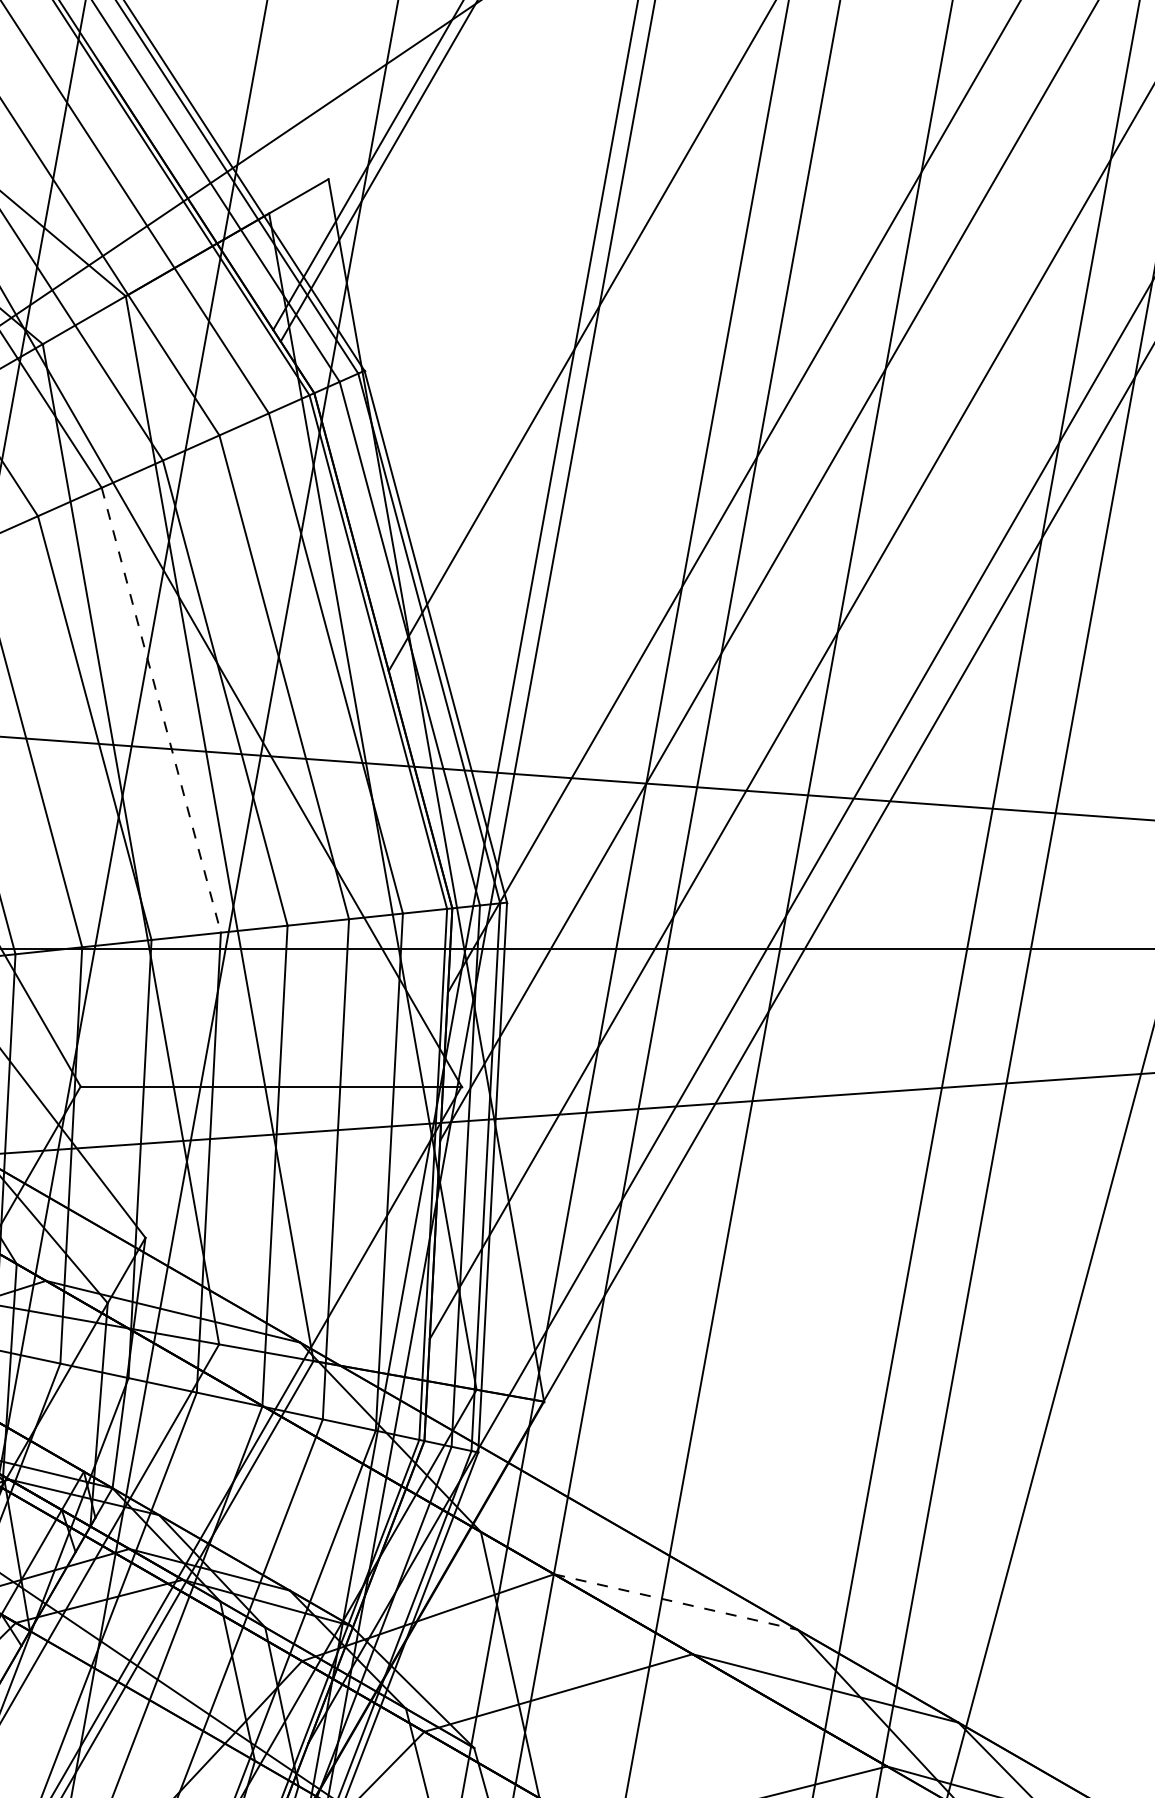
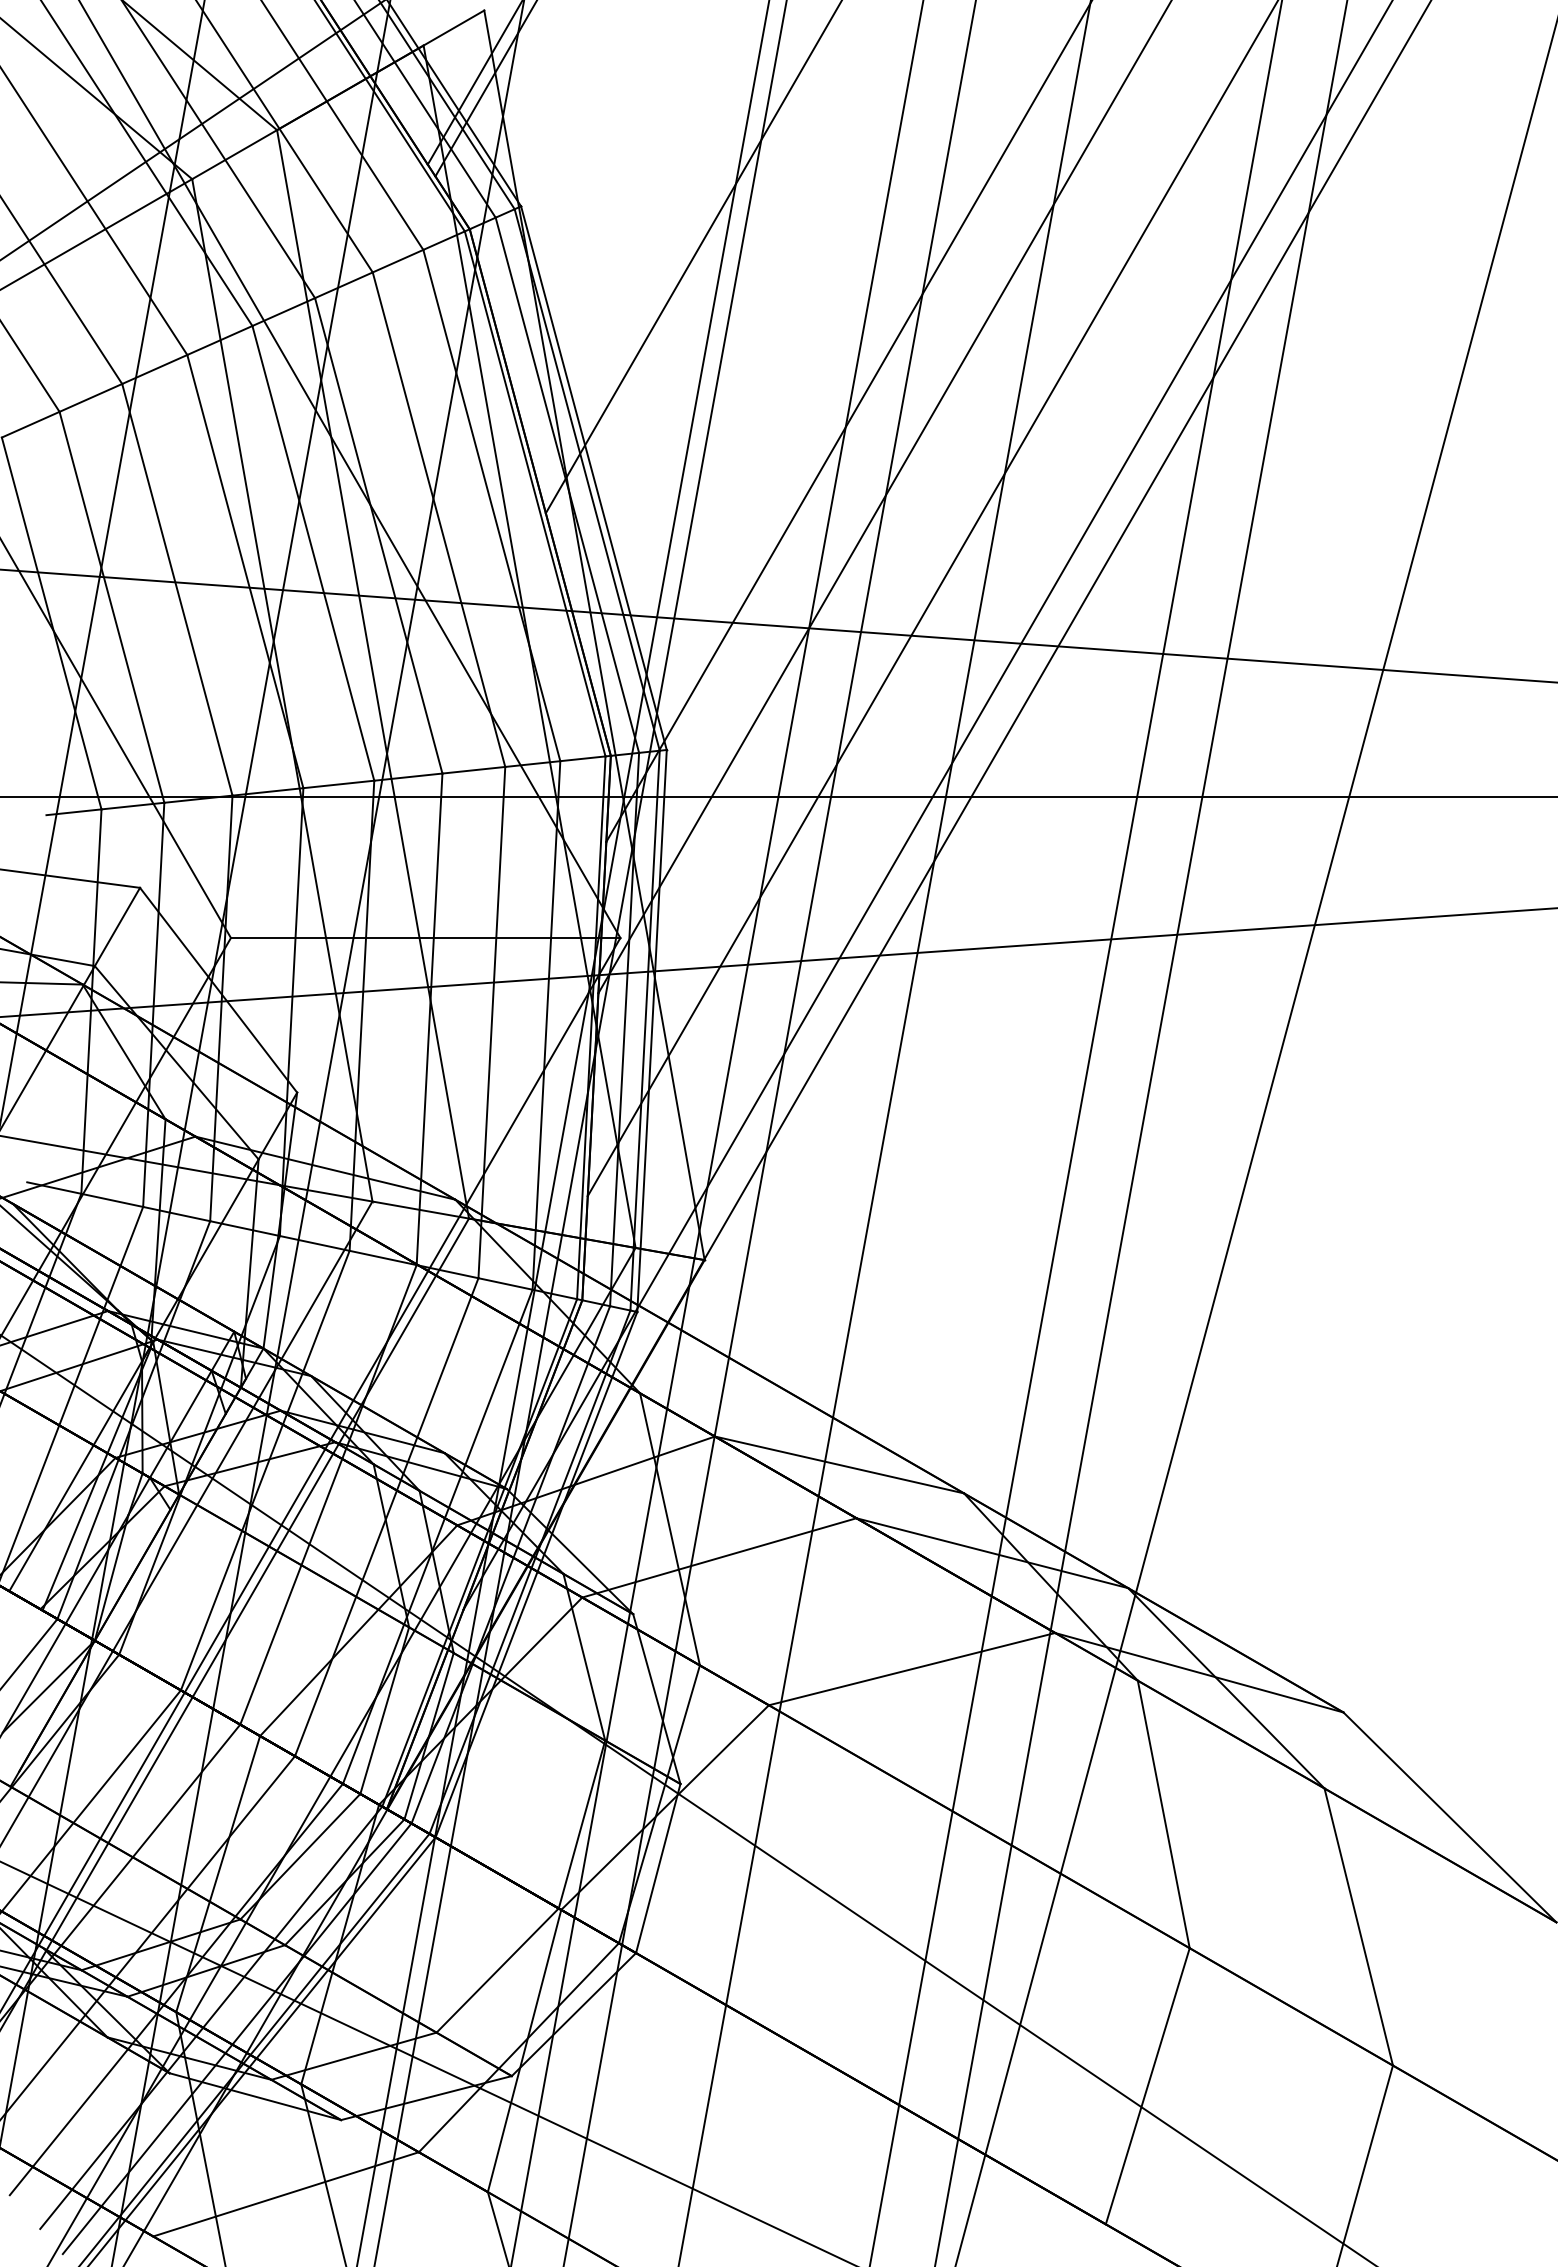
line: (161, 710) -> (313, 553), dashed -> solid
line: (676, 1601) -> (839, 1464), dashed -> solid

